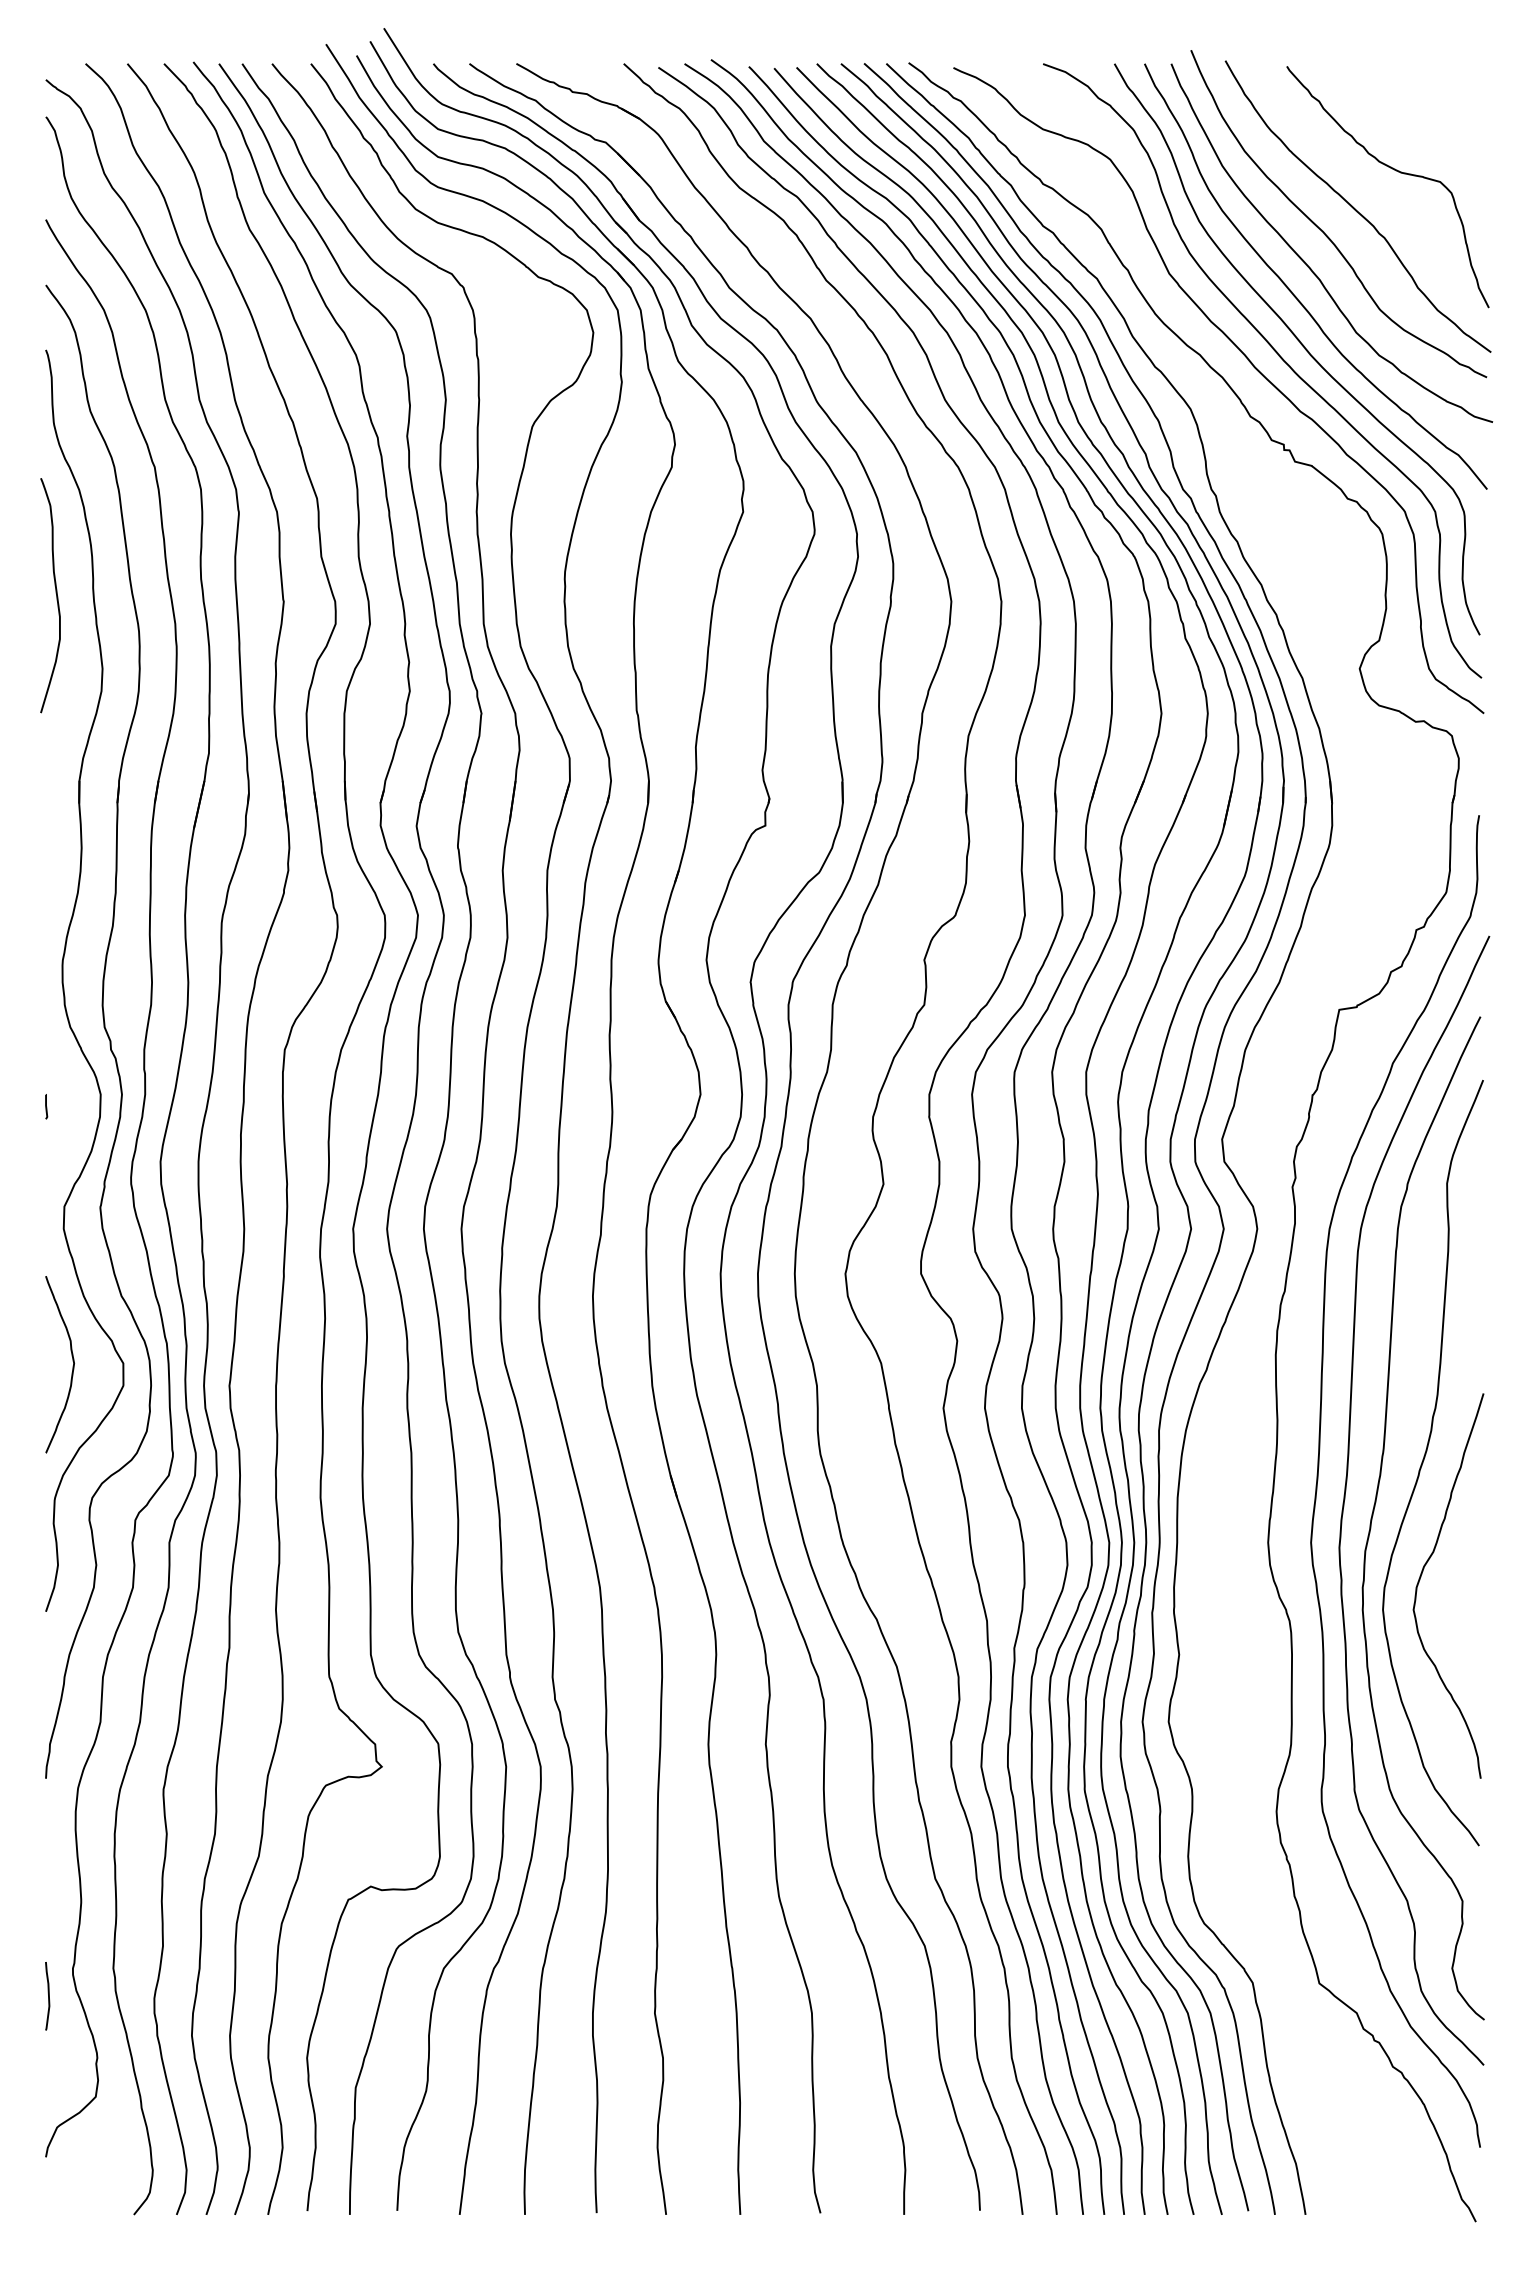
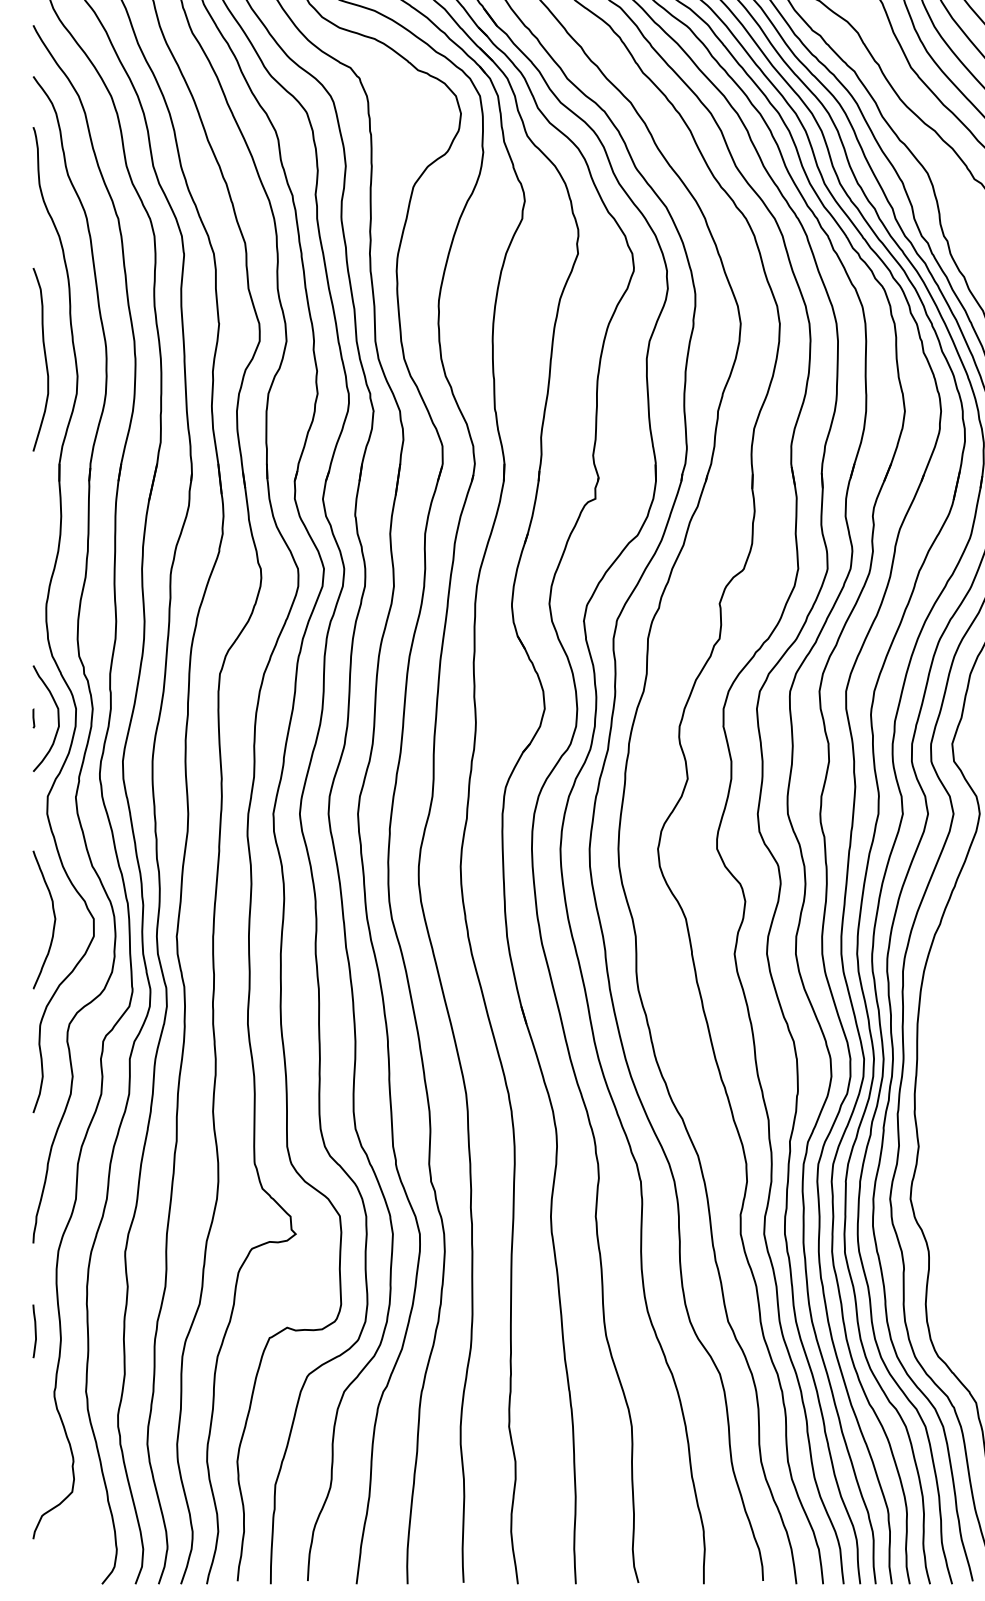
curve: (55, 593) -> (44, 358), moved
curve: (77, 1106) -> (58, 718), added
curve: (48, 1996) -> (35, 1331), moved

